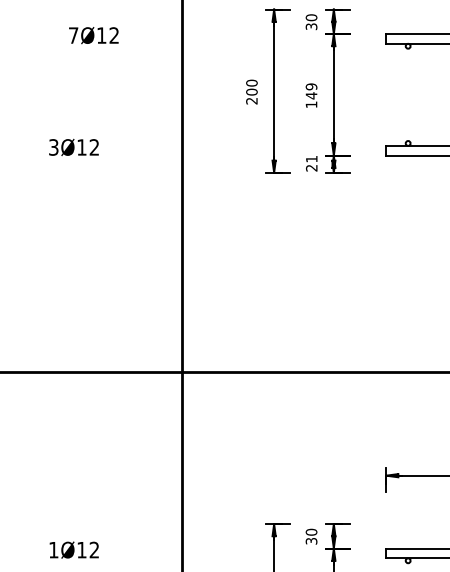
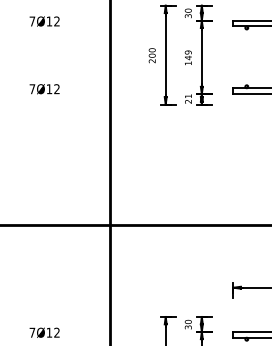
text: (93, 35) -> (44, 21), moved
text: (53, 147) -> (32, 89), 3Ø12 -> 7Ø12
text: (53, 549) -> (32, 332), 1Ø12 -> 7Ø12

